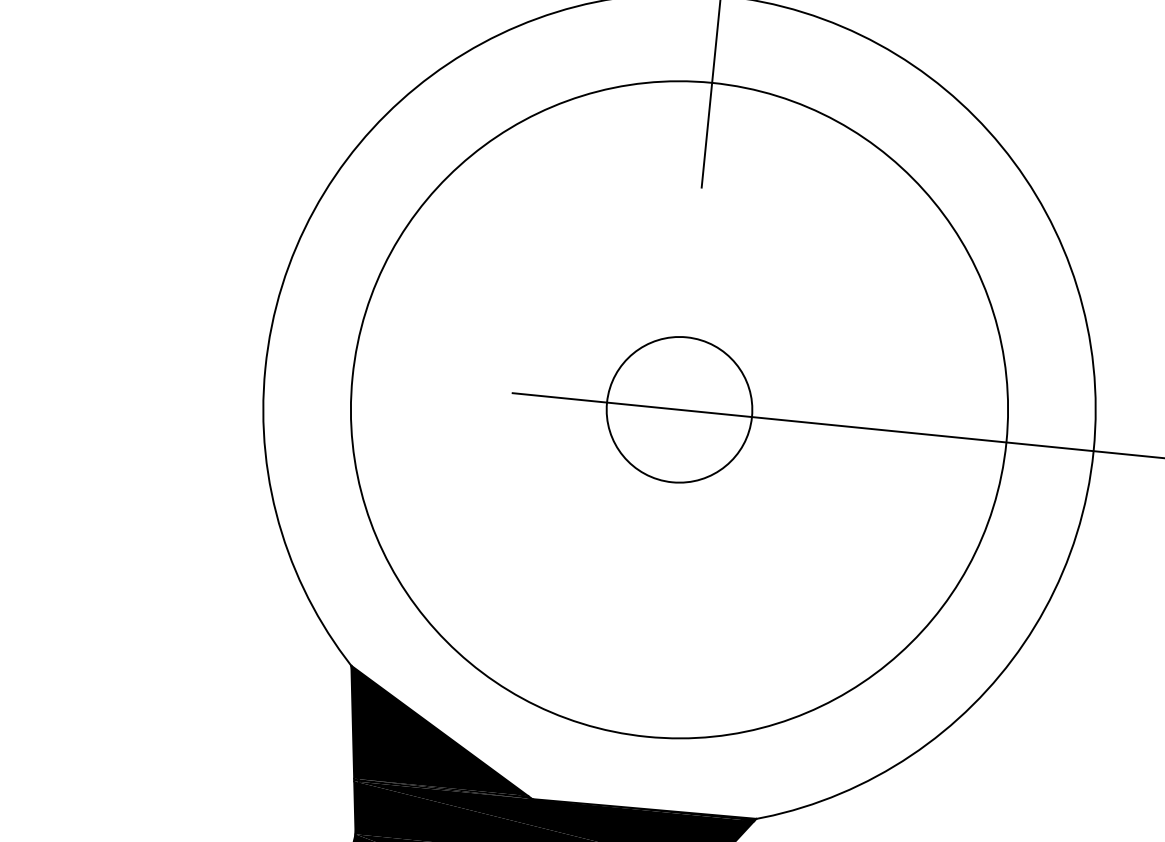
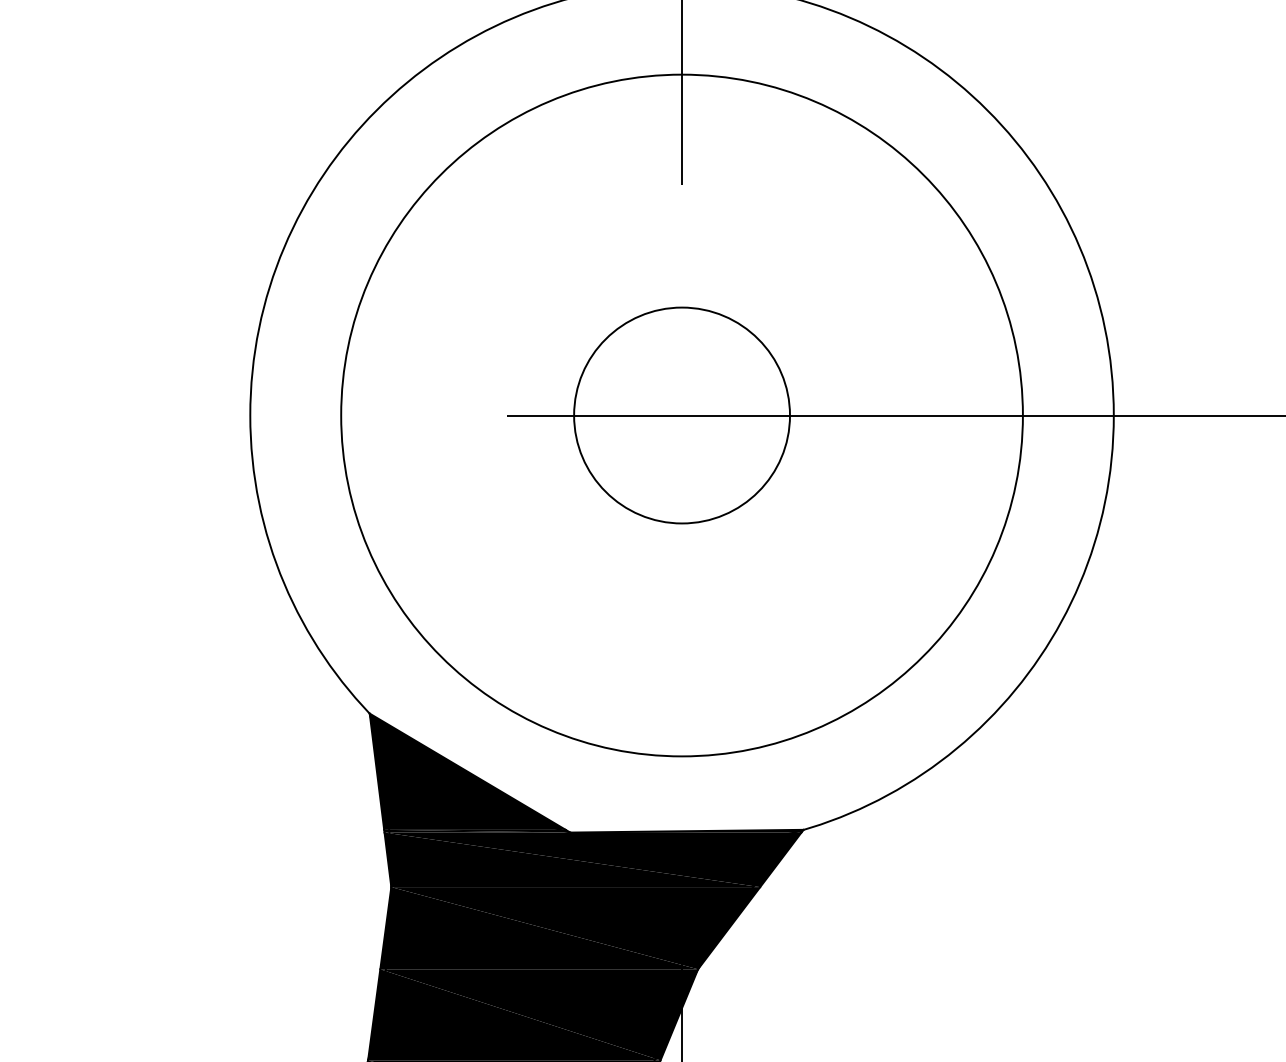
circle: (679, 409) -> (682, 415), size x1.43

